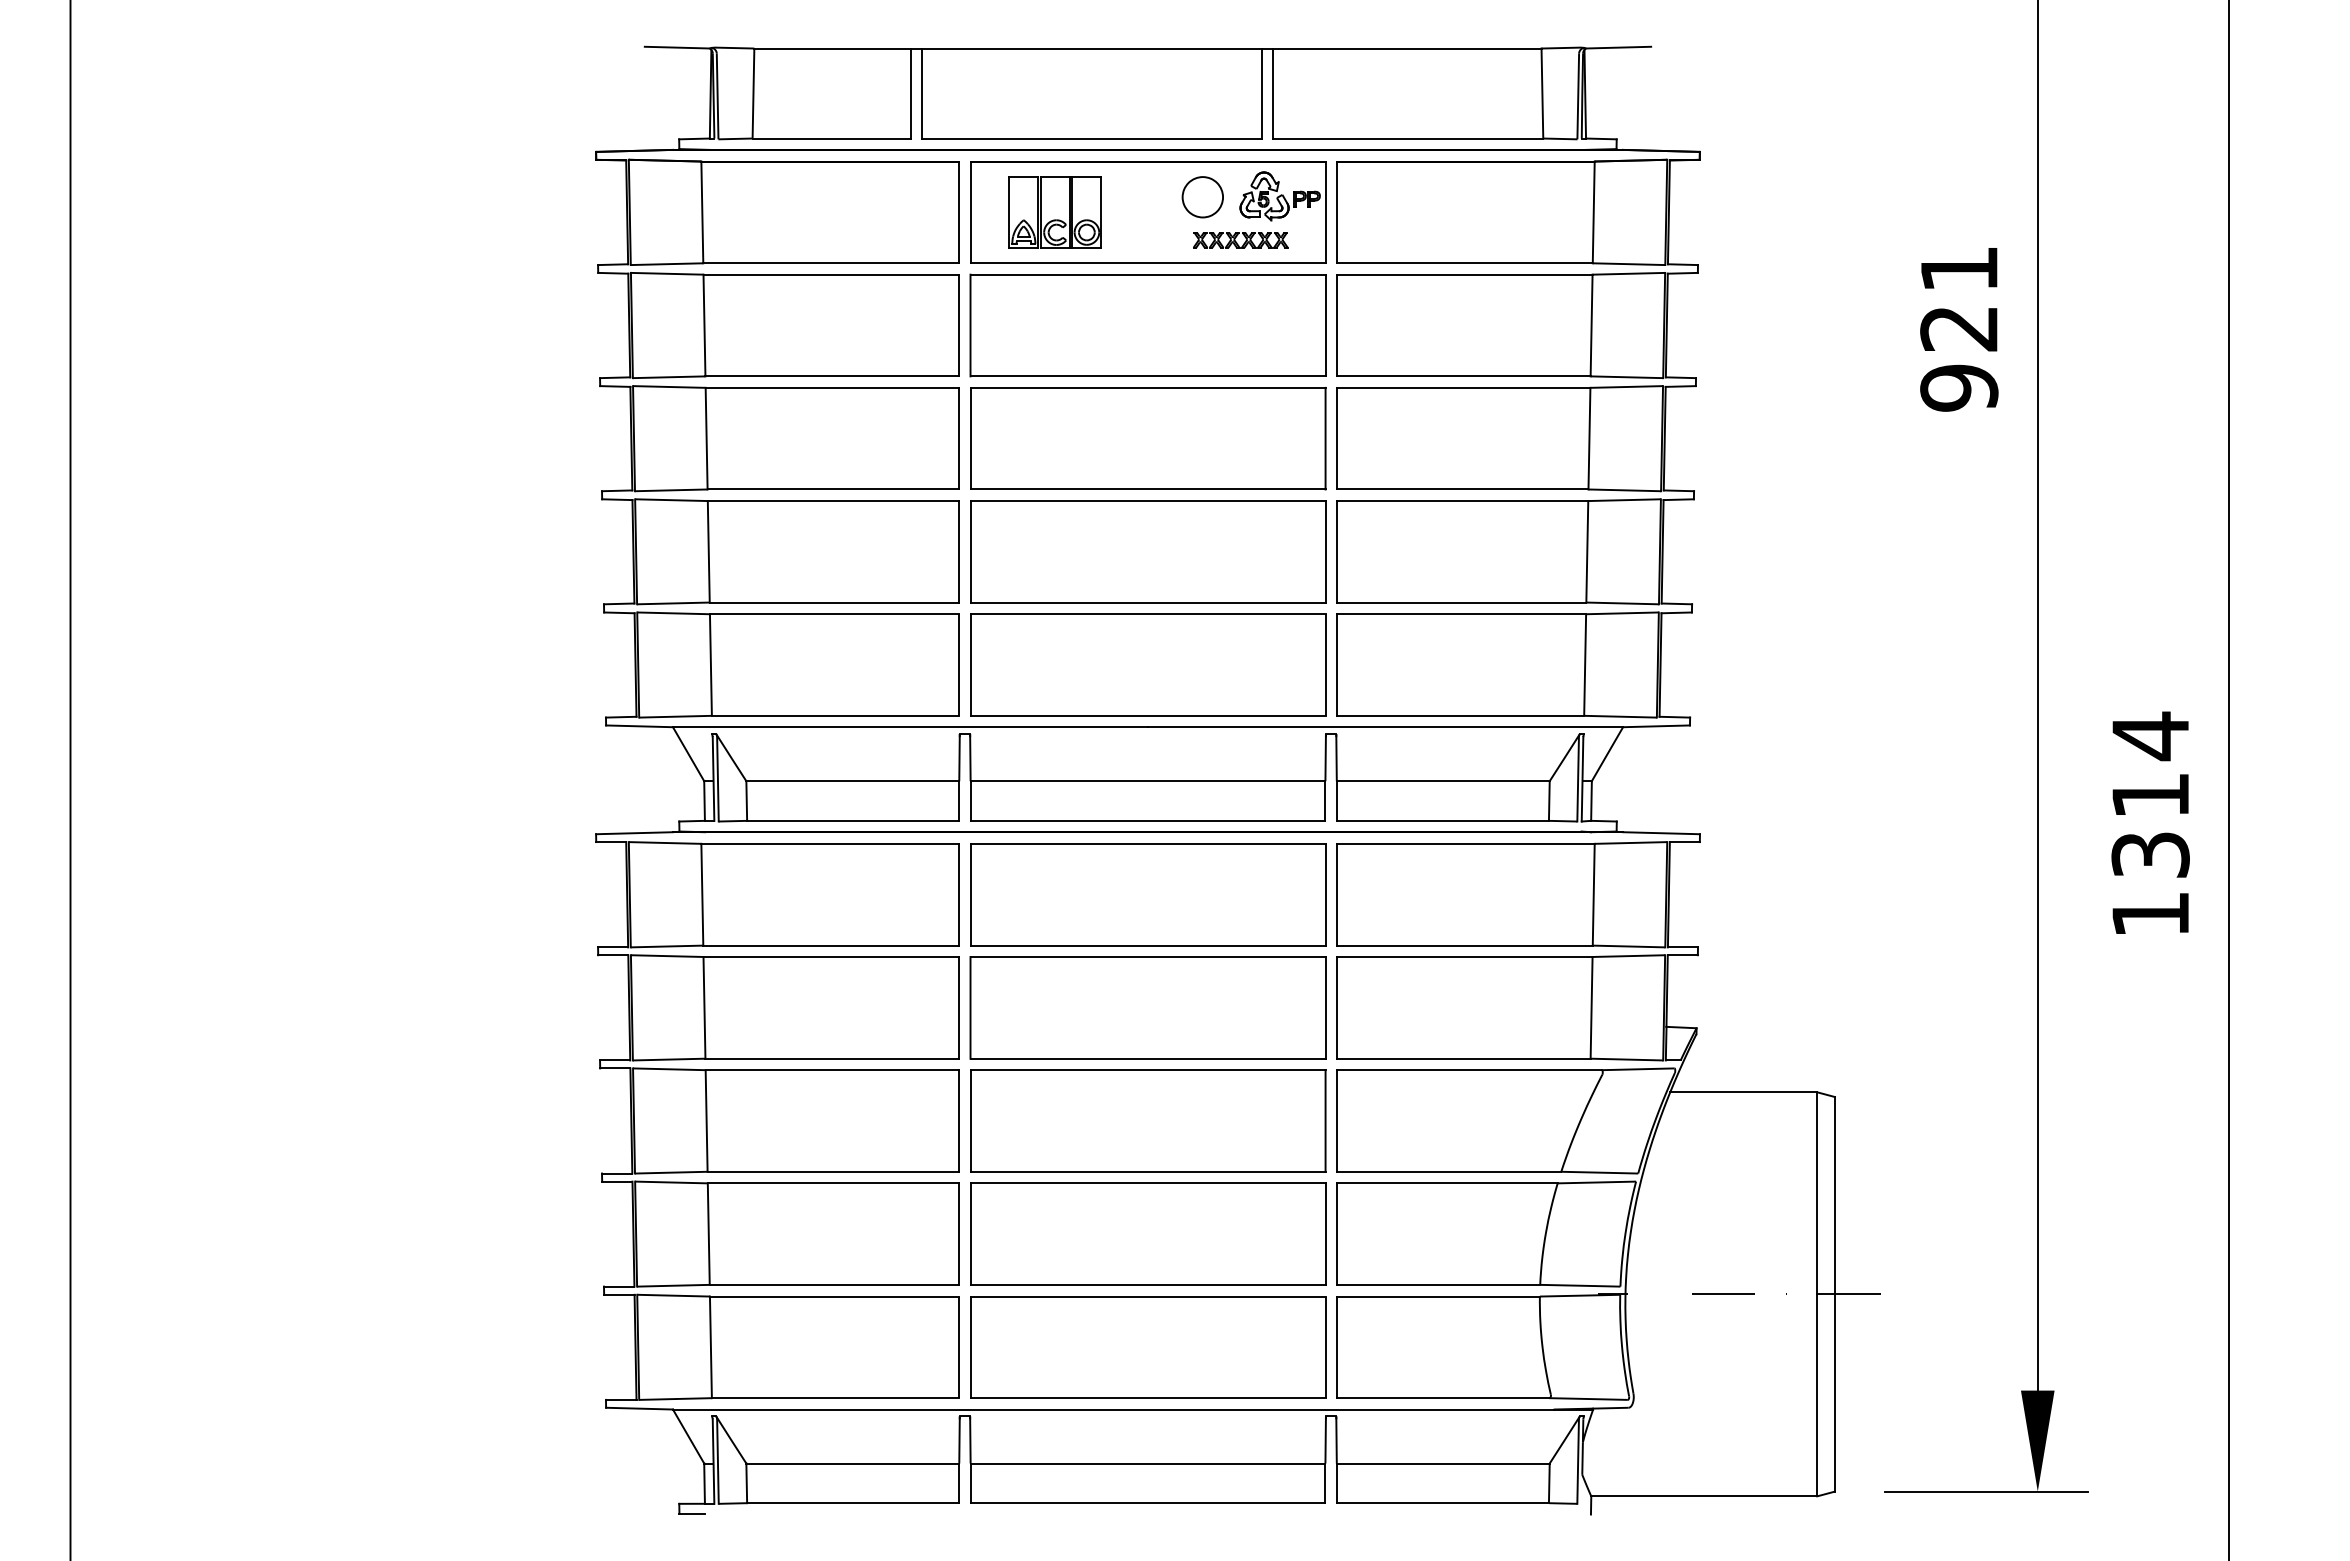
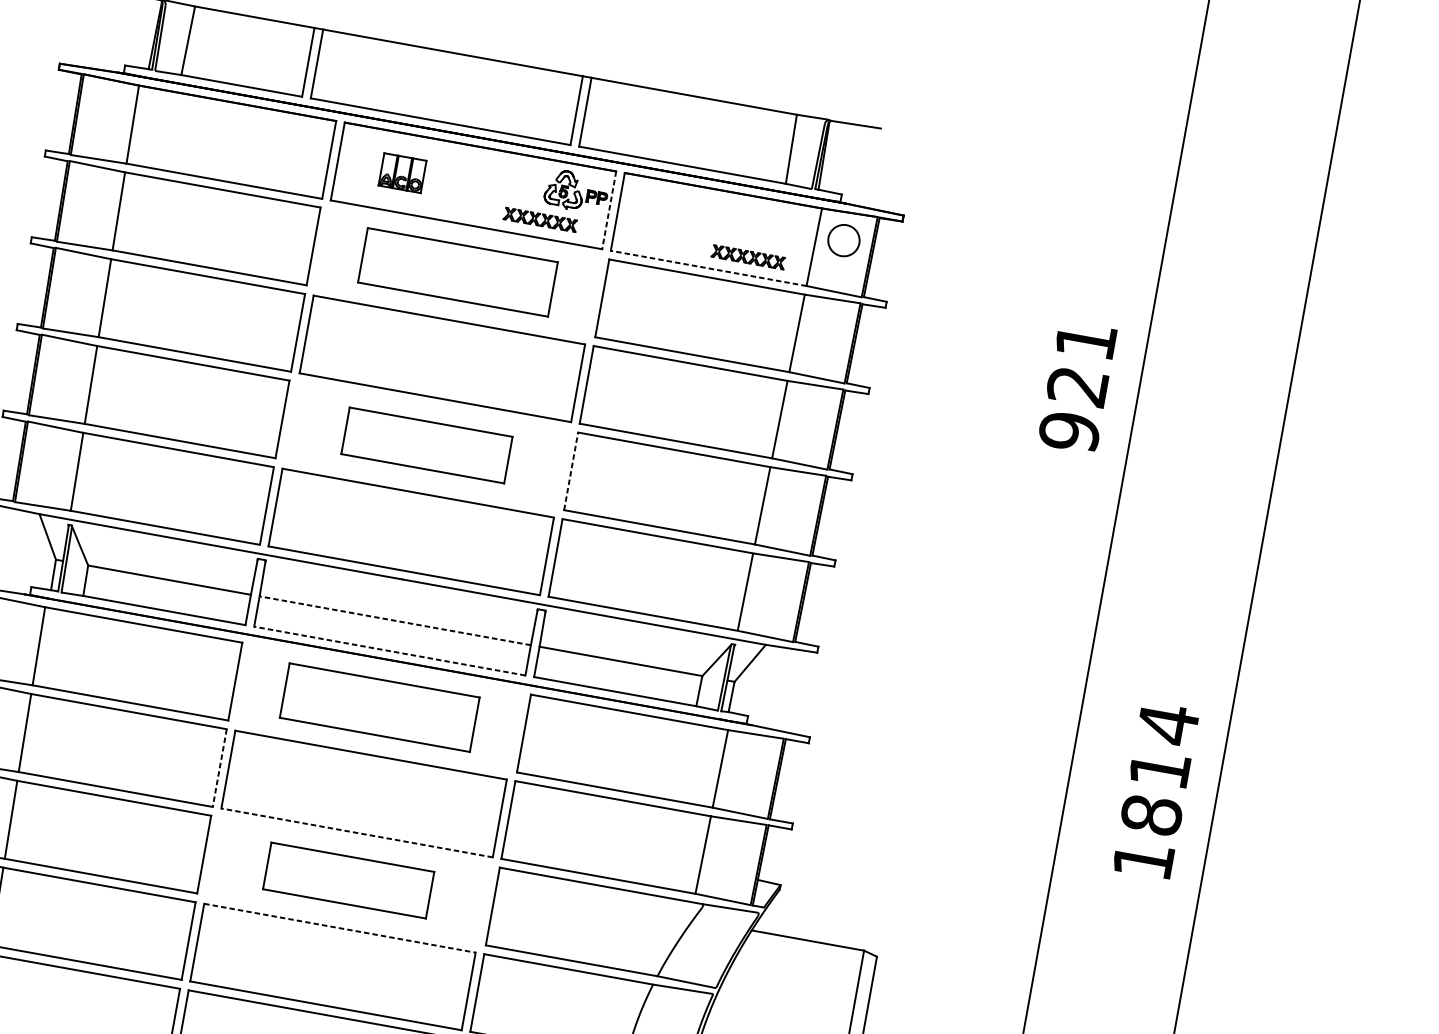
part: (1202, 197) -> (843, 240), moved
part: (1054, 212) -> (401, 173), size x0.6
line: (1325, 212) -> (609, 210), solid -> dashed
part: (1512, 240) -> (748, 257), added
line: (1464, 263) -> (708, 268), solid -> dashed
part: (1147, 325) -> (457, 272), size x0.7
part: (1148, 551) -> (427, 445), size x0.6
line: (1336, 551) -> (570, 471), solid -> dashed
line: (1147, 781) -> (394, 620), solid -> dashed
line: (1147, 820) -> (389, 650), solid -> dashed
text: (2150, 854) -> (1151, 814), 1314 -> 1814
part: (1148, 894) -> (380, 707), size x0.7
line: (959, 1007) -> (220, 767), solid -> dashed
line: (1148, 1058) -> (357, 832), solid -> dashed
part: (1148, 1120) -> (348, 880), size x0.6
line: (1148, 1183) -> (340, 928), solid -> dashed

